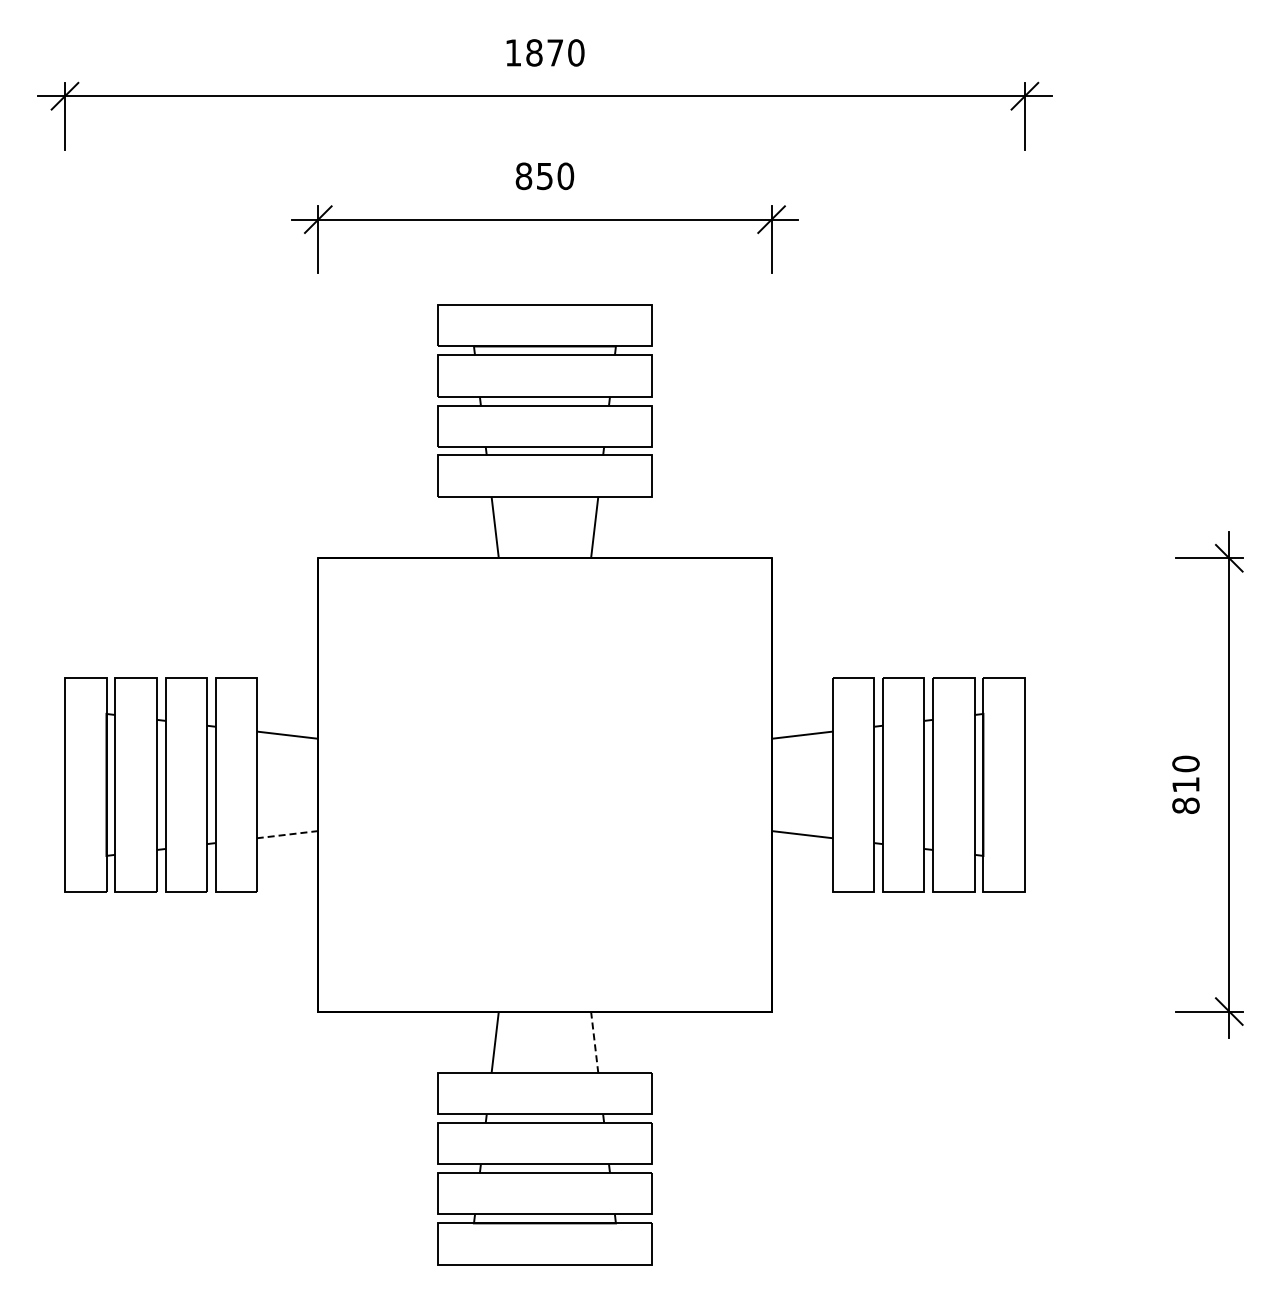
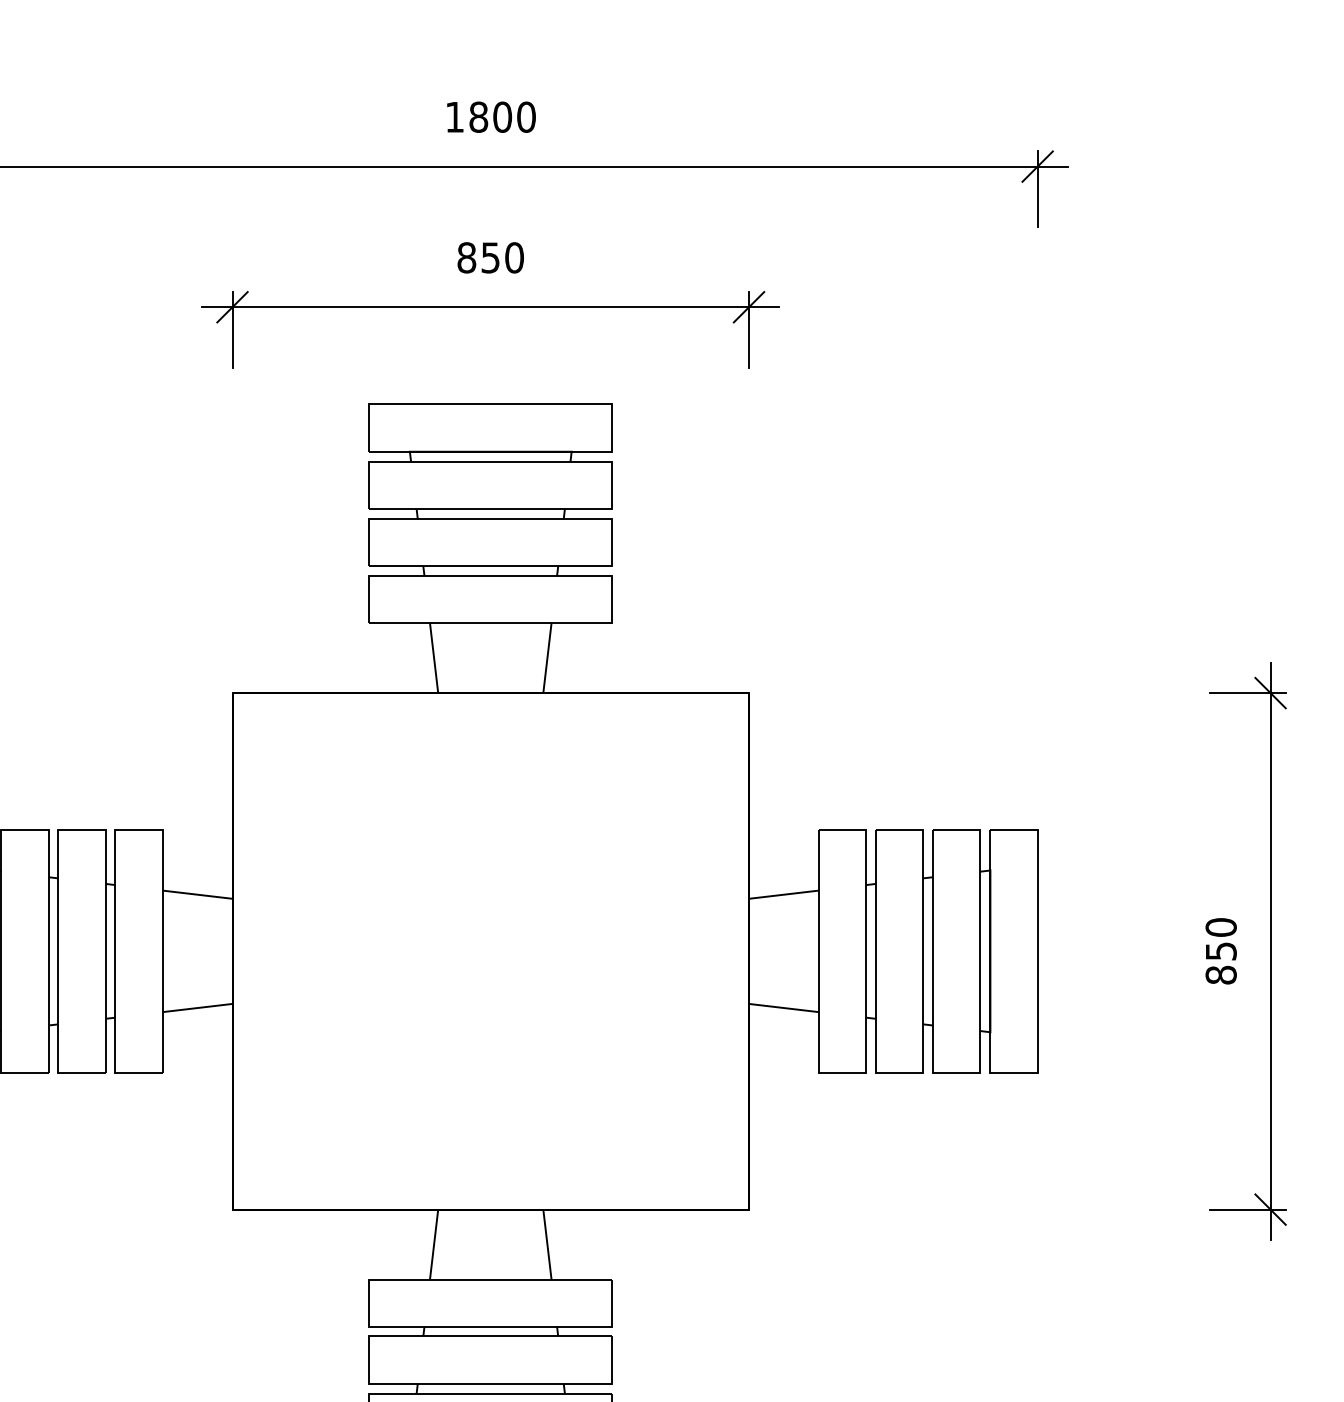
text: (555, 52) -> (502, 116), 1870 -> 1800
text: (1185, 784) -> (1220, 950), 810 -> 850
line: (287, 834) -> (197, 1007), dashed -> solid
line: (594, 1042) -> (547, 1244), dashed -> solid

